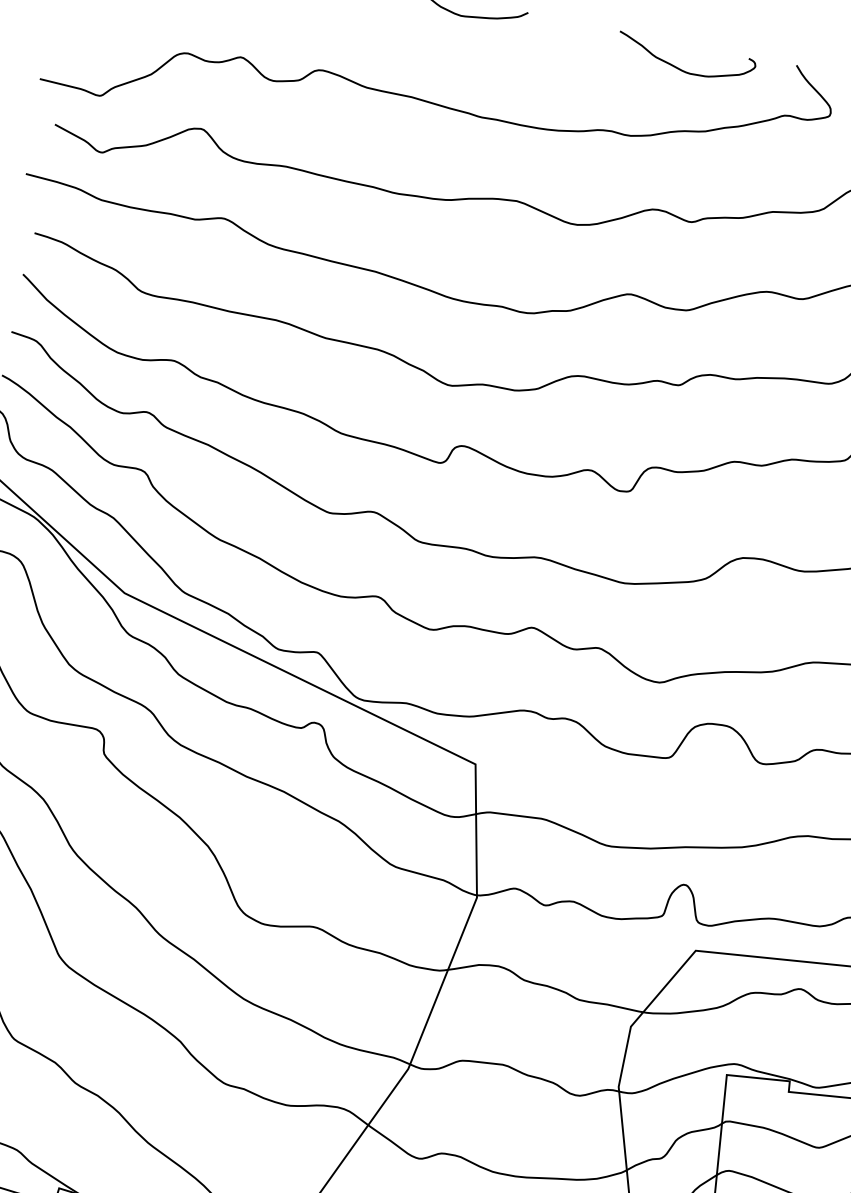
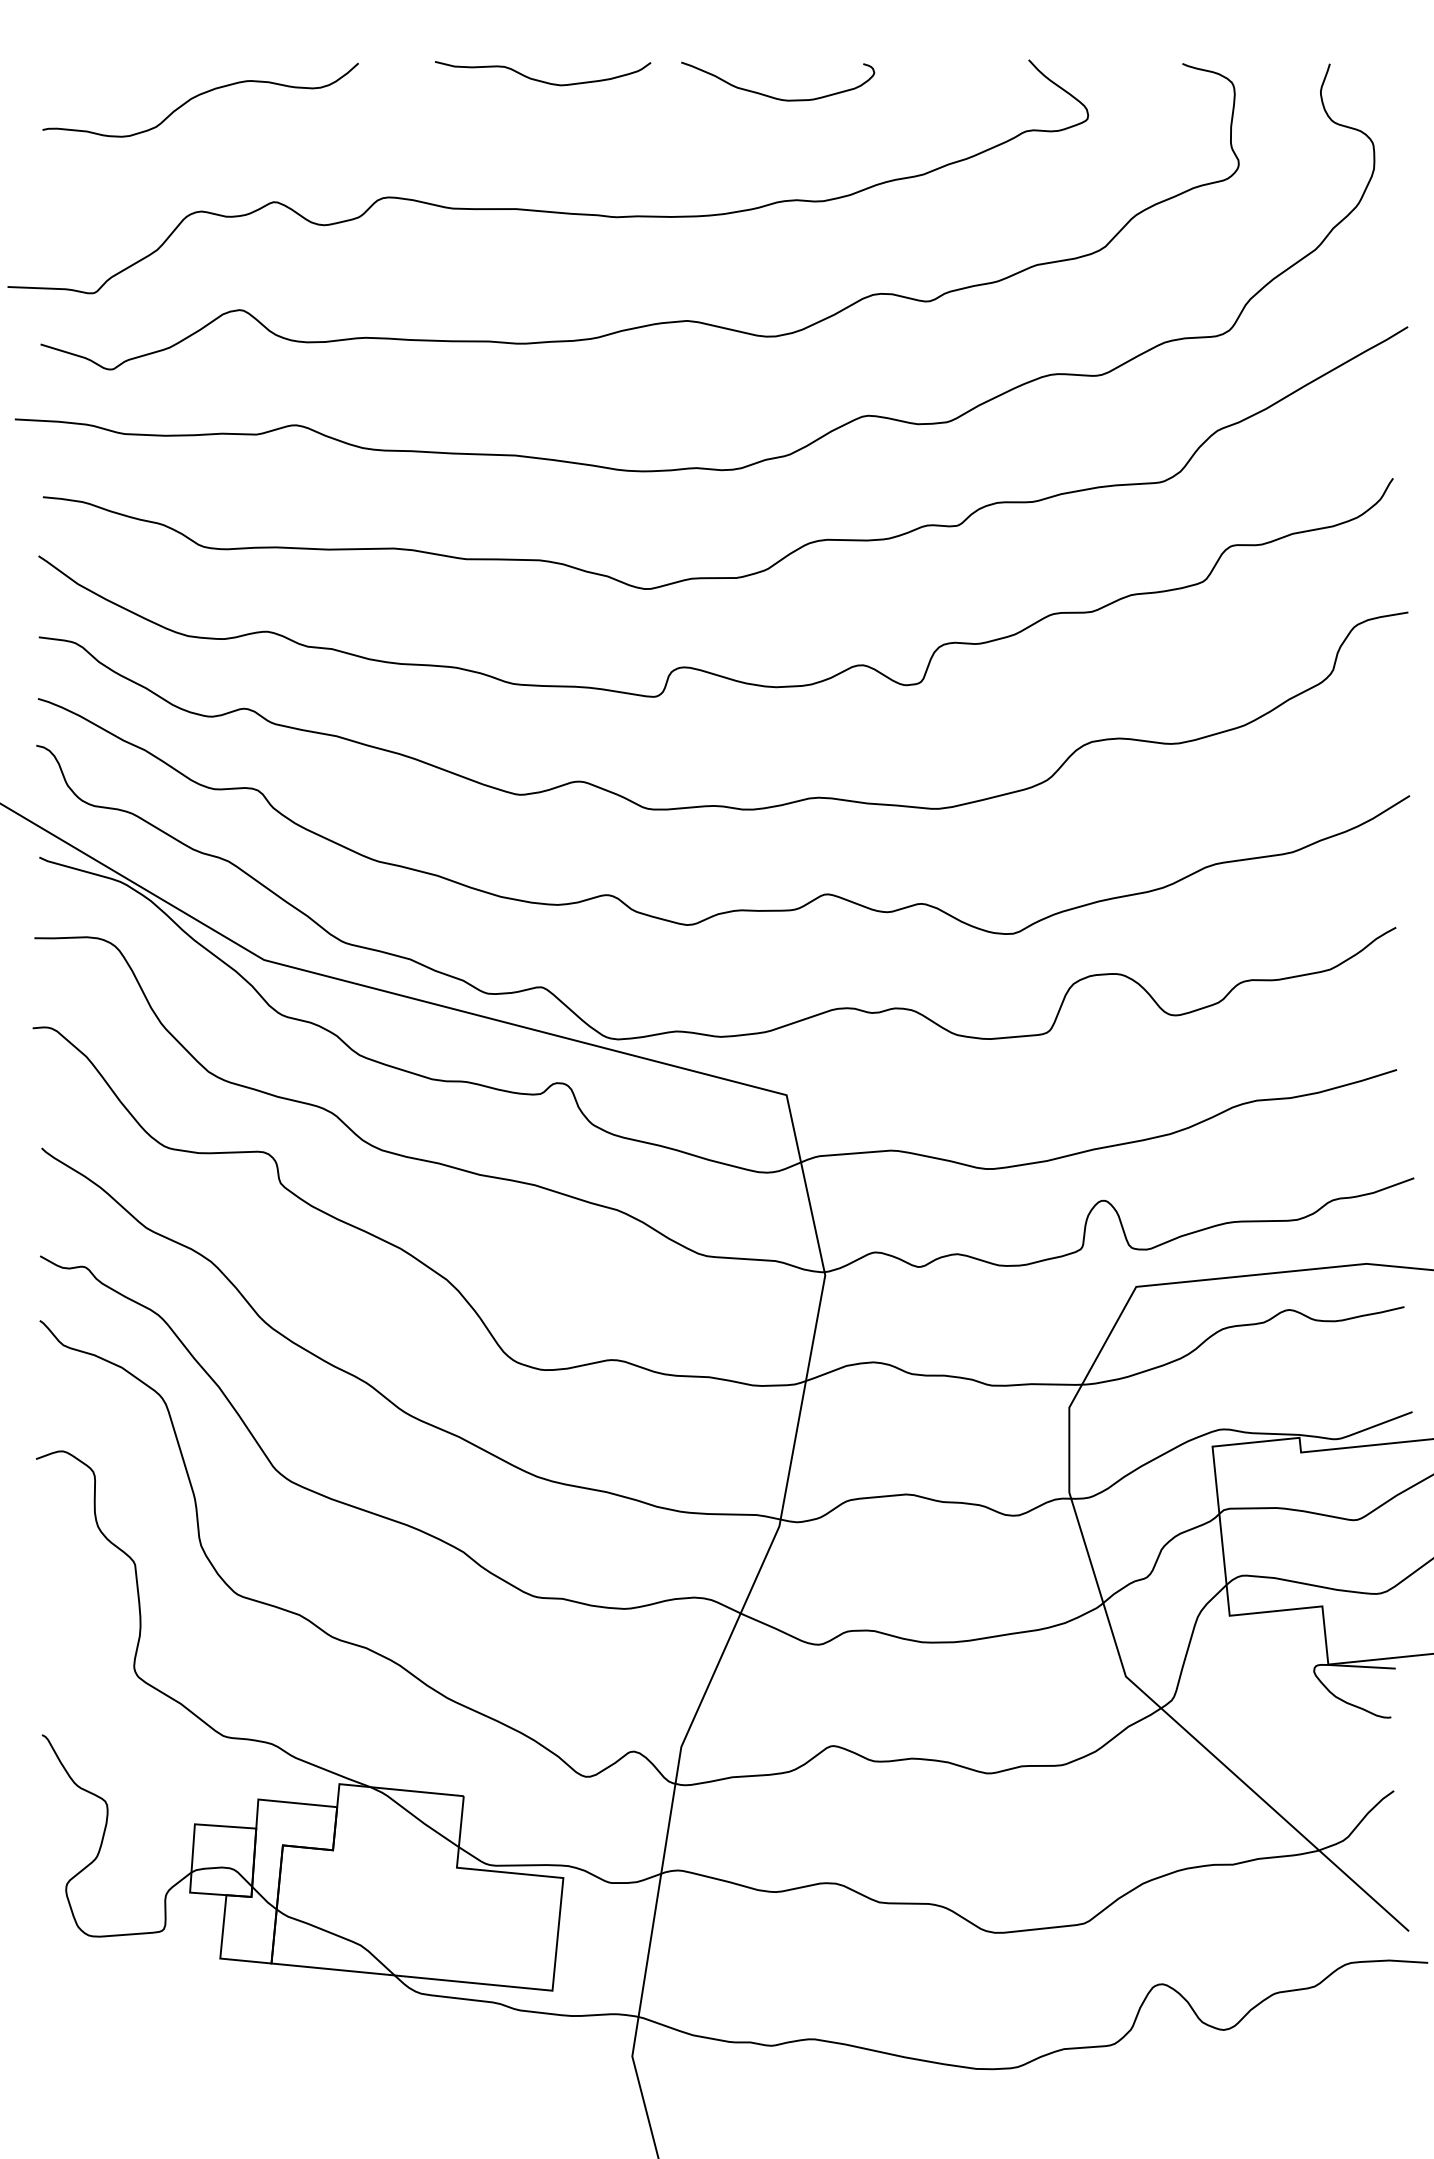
curve: (682, 69) -> (776, 97), moved

